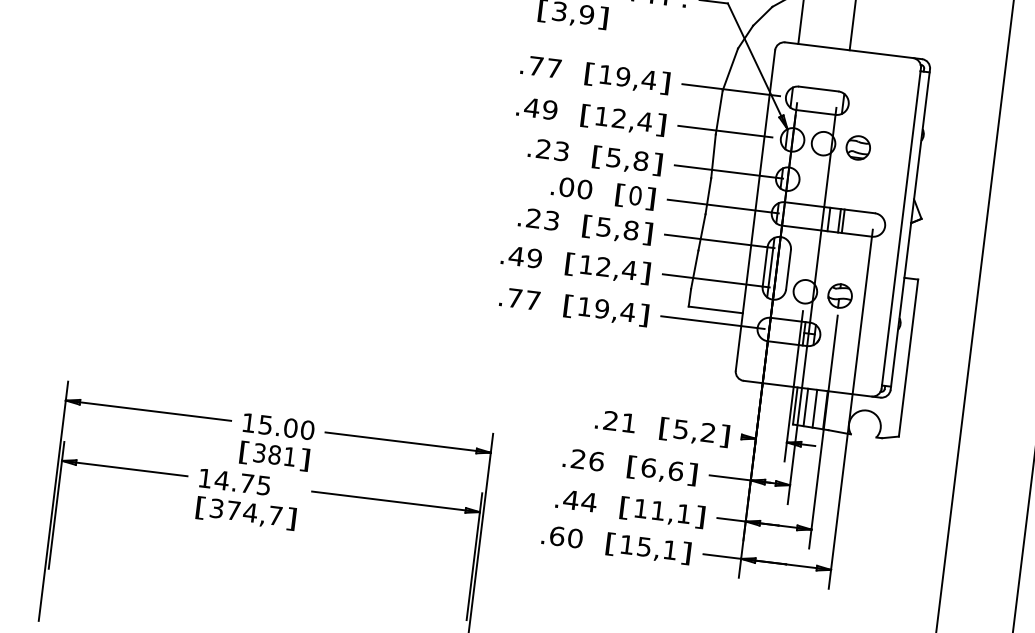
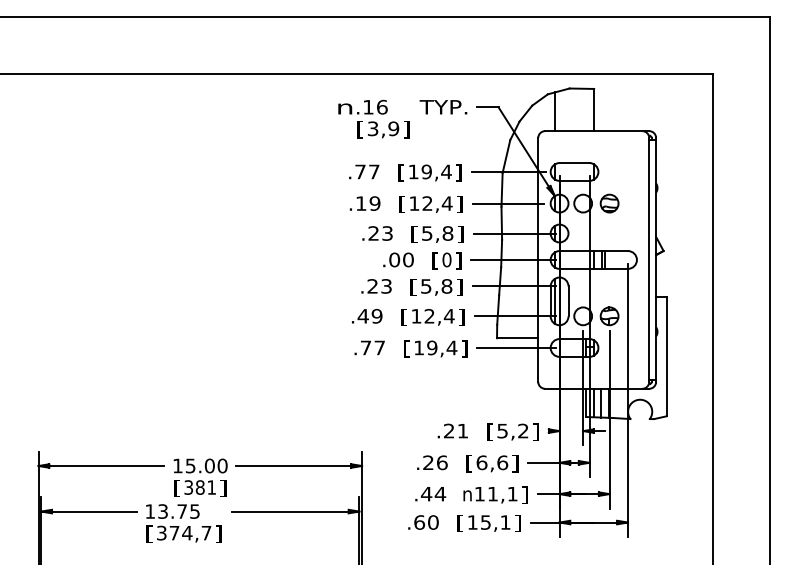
text: (531, 107) -> (360, 203), .49 -> .19
text: (221, 480) -> (162, 511), 14.75 -> 13.75
text: (624, 507) -> (467, 494), [ -> n

